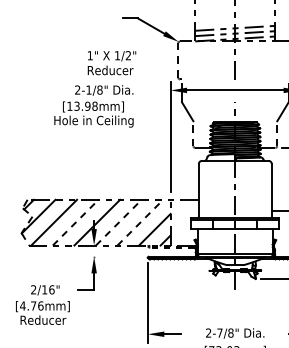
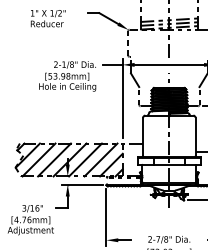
text: (111, 63) -> (47, 18), moved
line: (156, 90) -> (112, 64), added
text: (69, 105) -> (50, 75), [13.98mm] -> [53.98mm]
line: (76, 222) -> (55, 159), dashed -> solid
line: (119, 222) -> (86, 159), dashed -> solid
line: (140, 222) -> (101, 159), dashed -> solid
line: (113, 256) -> (81, 184), added
text: (33, 290) -> (24, 208), 2/16" -> 3/16"
text: (42, 321) -> (30, 231), Reducer -> Adjustment

